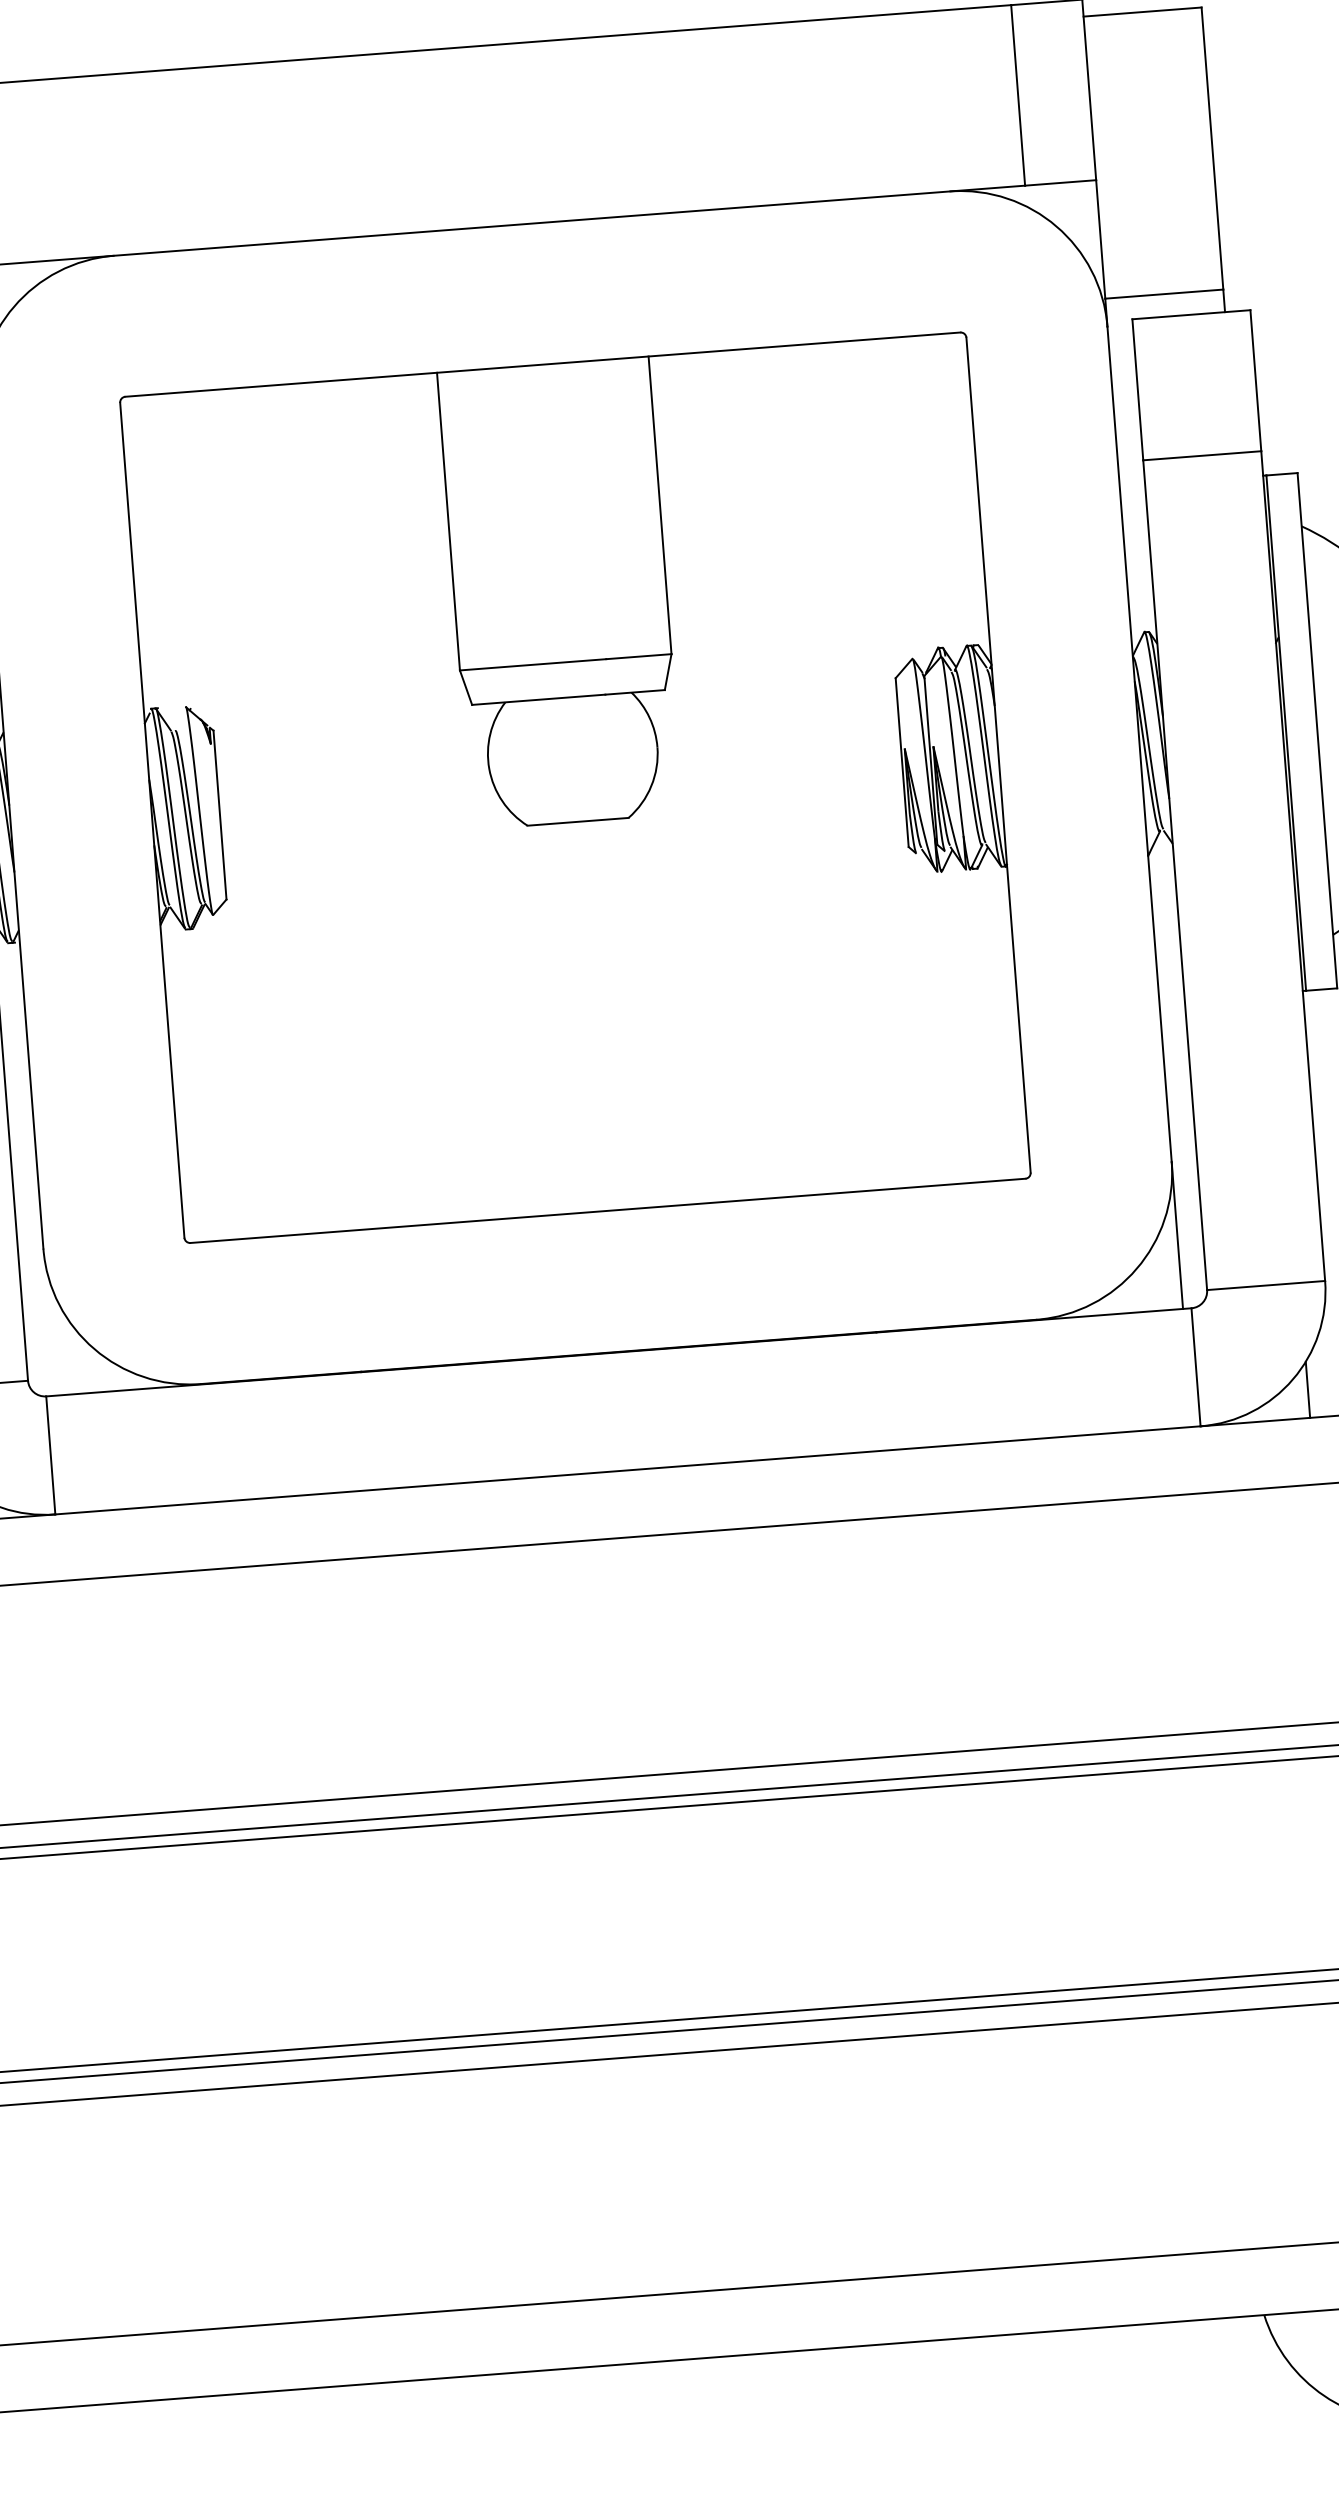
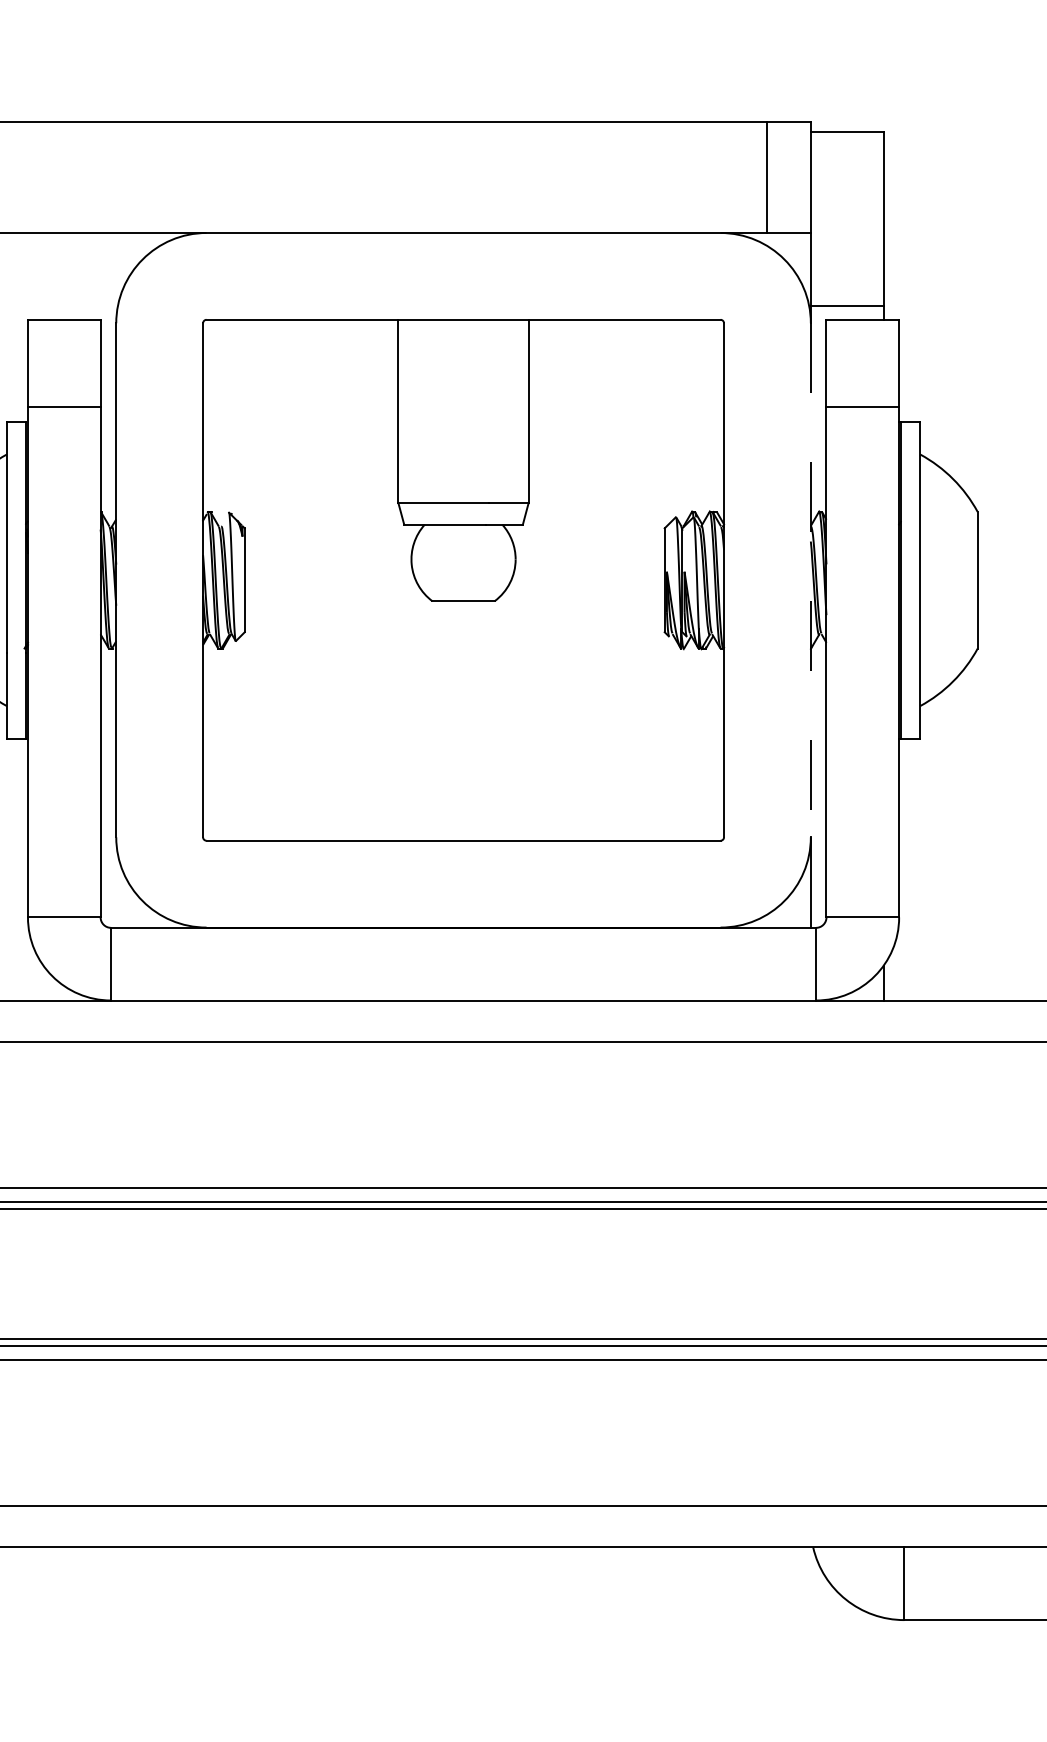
line: (1139, 744) -> (810, 580), solid -> dashed

